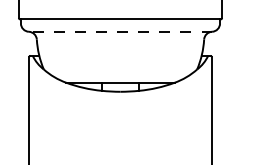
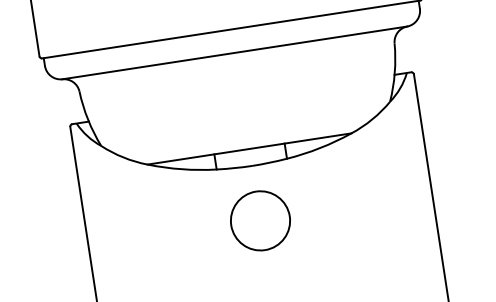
line: (120, 31) -> (234, 52), dashed -> solid
part: (120, 120) -> (260, 219), added

